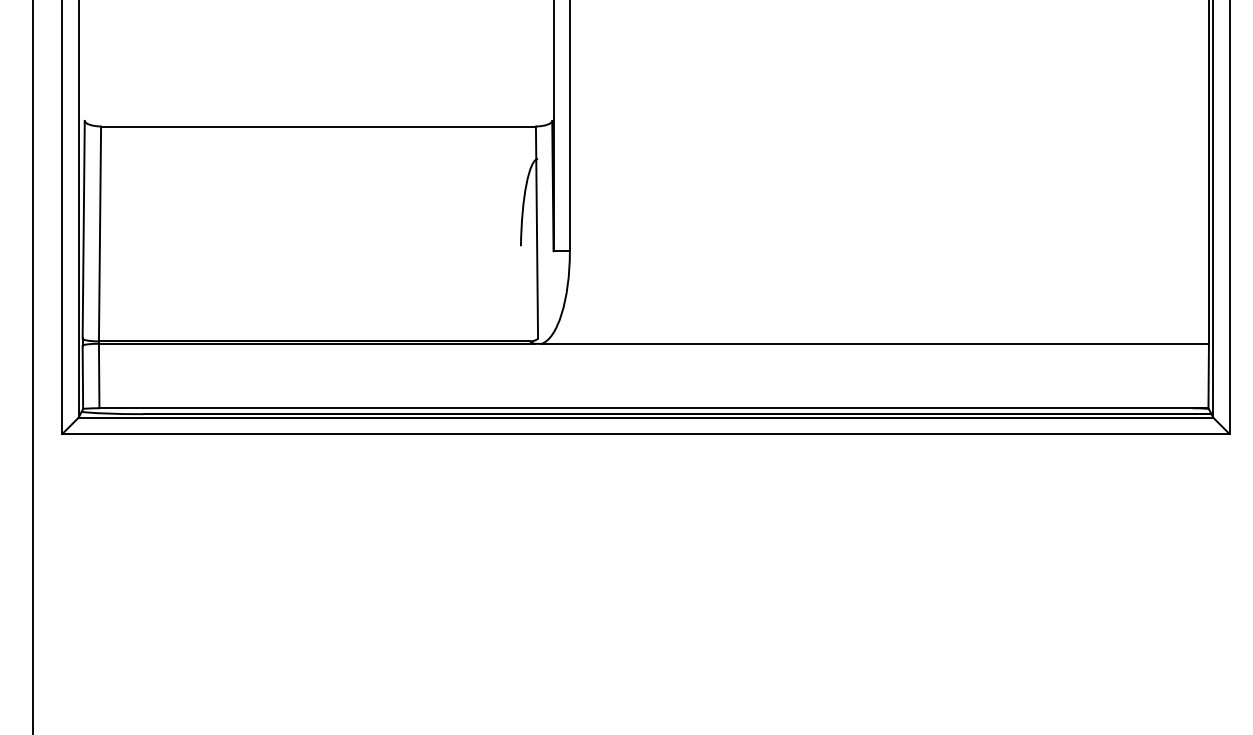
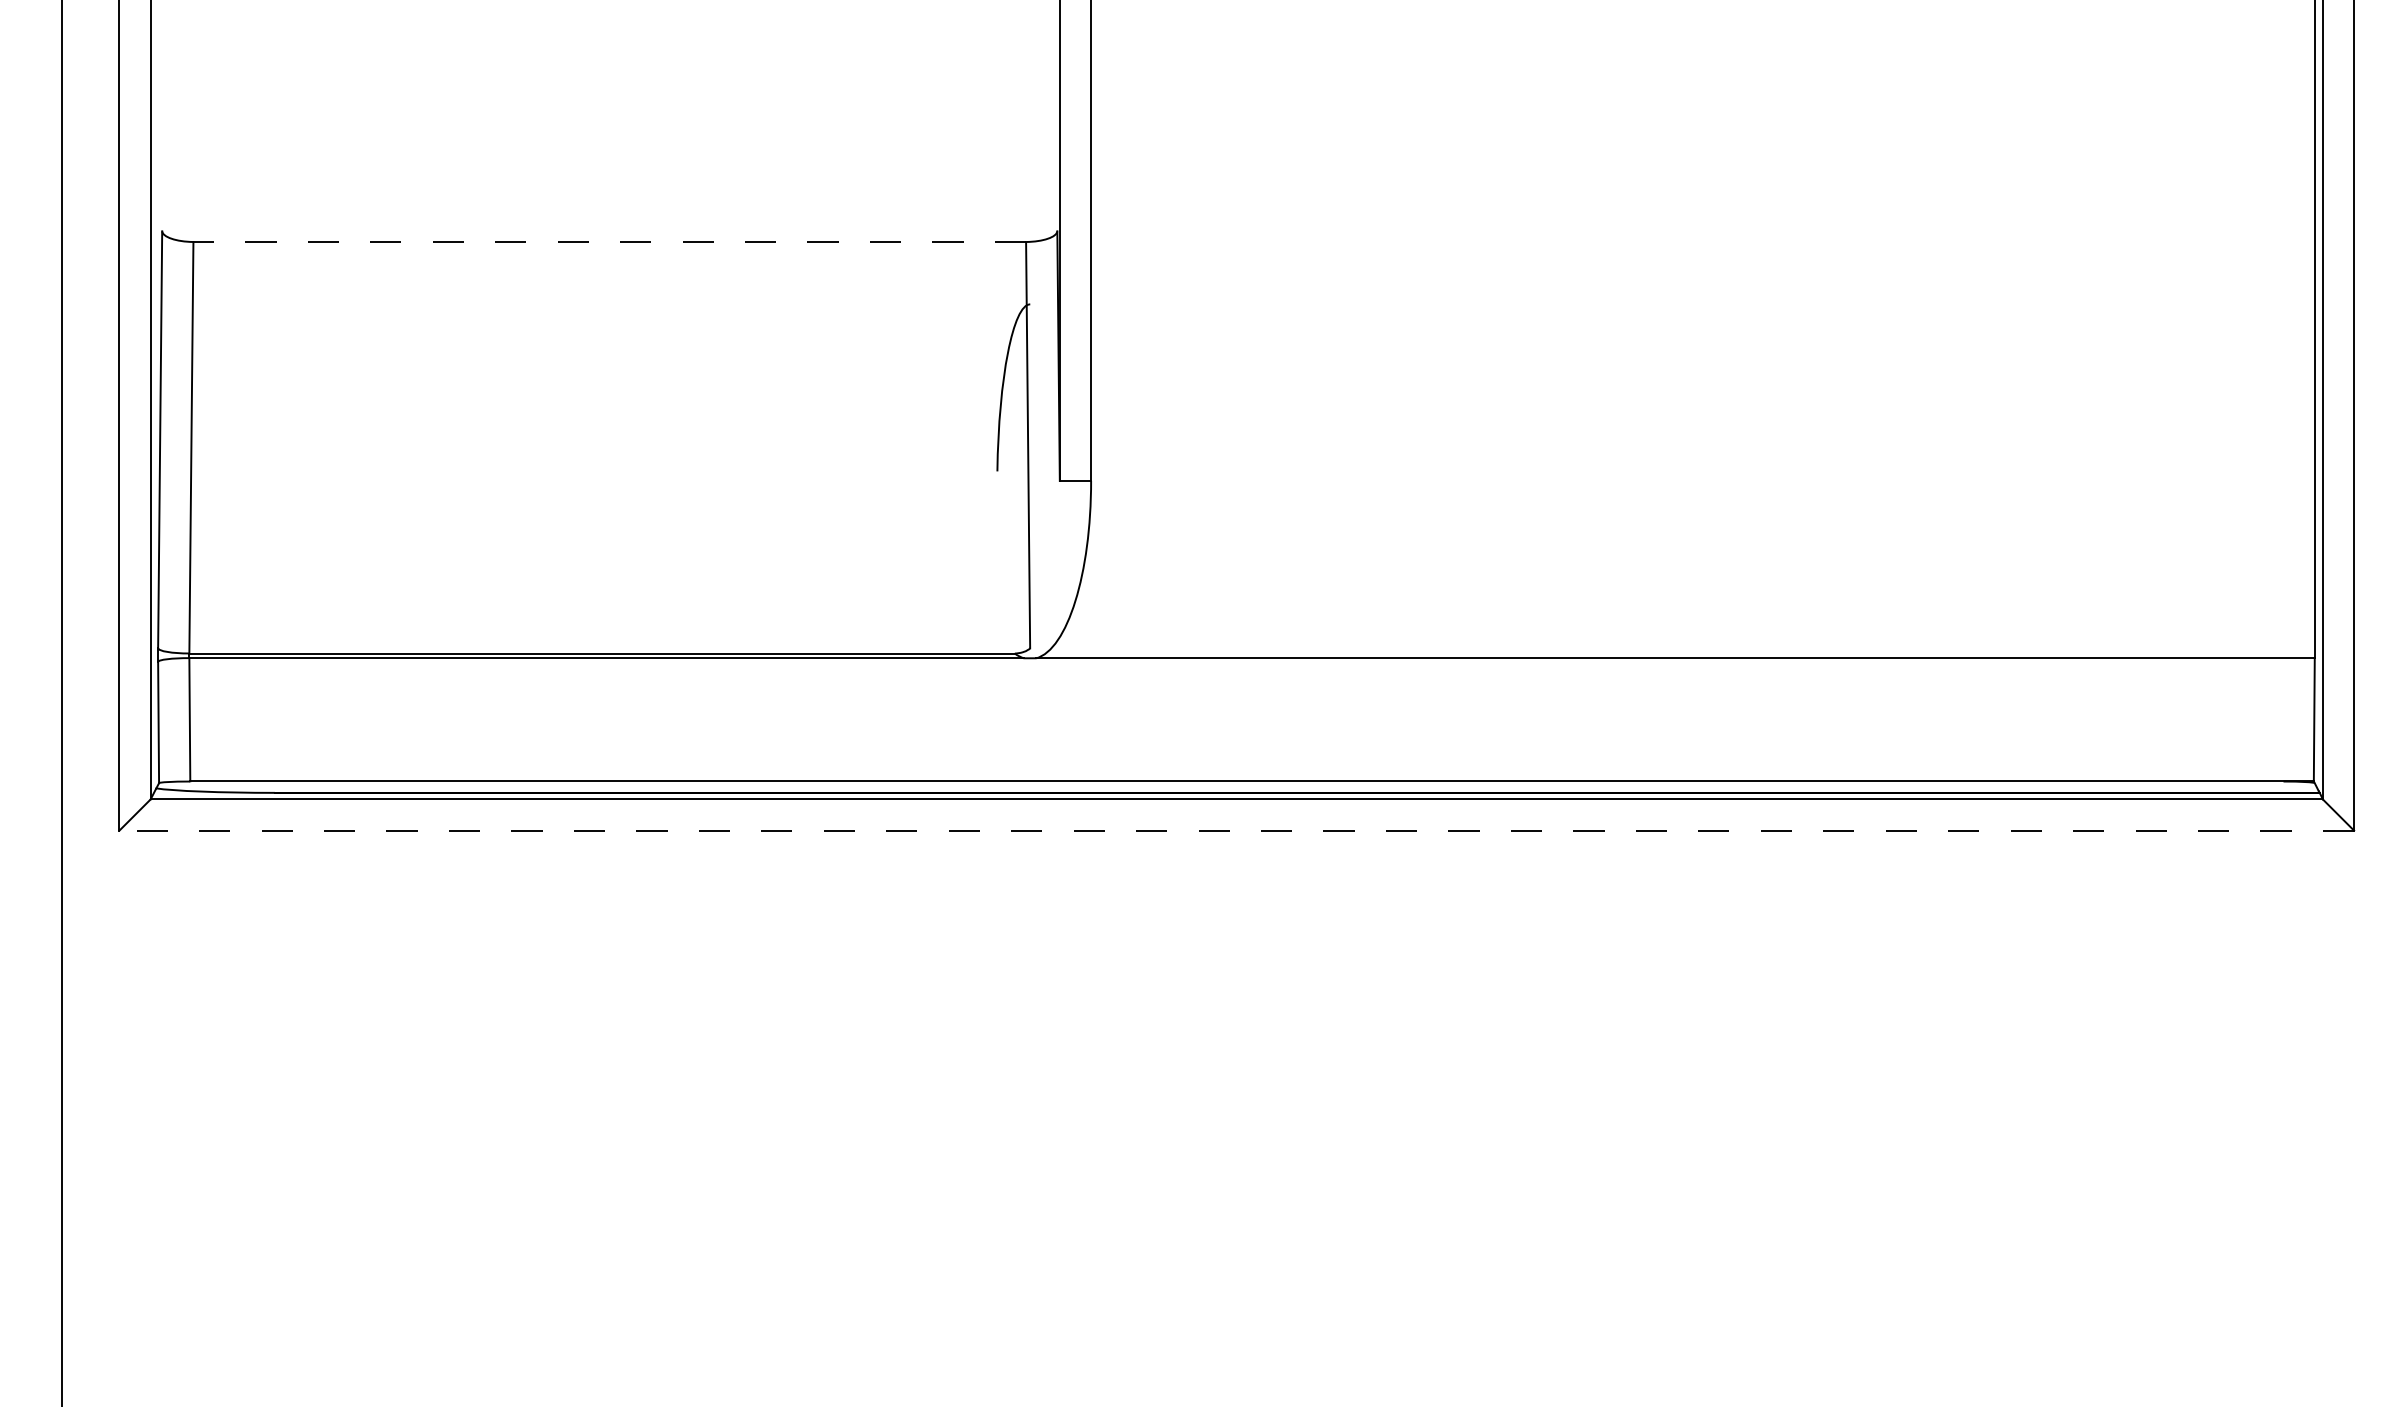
line: (318, 126) -> (609, 242), solid -> dashed
line: (645, 433) -> (1235, 829), solid -> dashed

